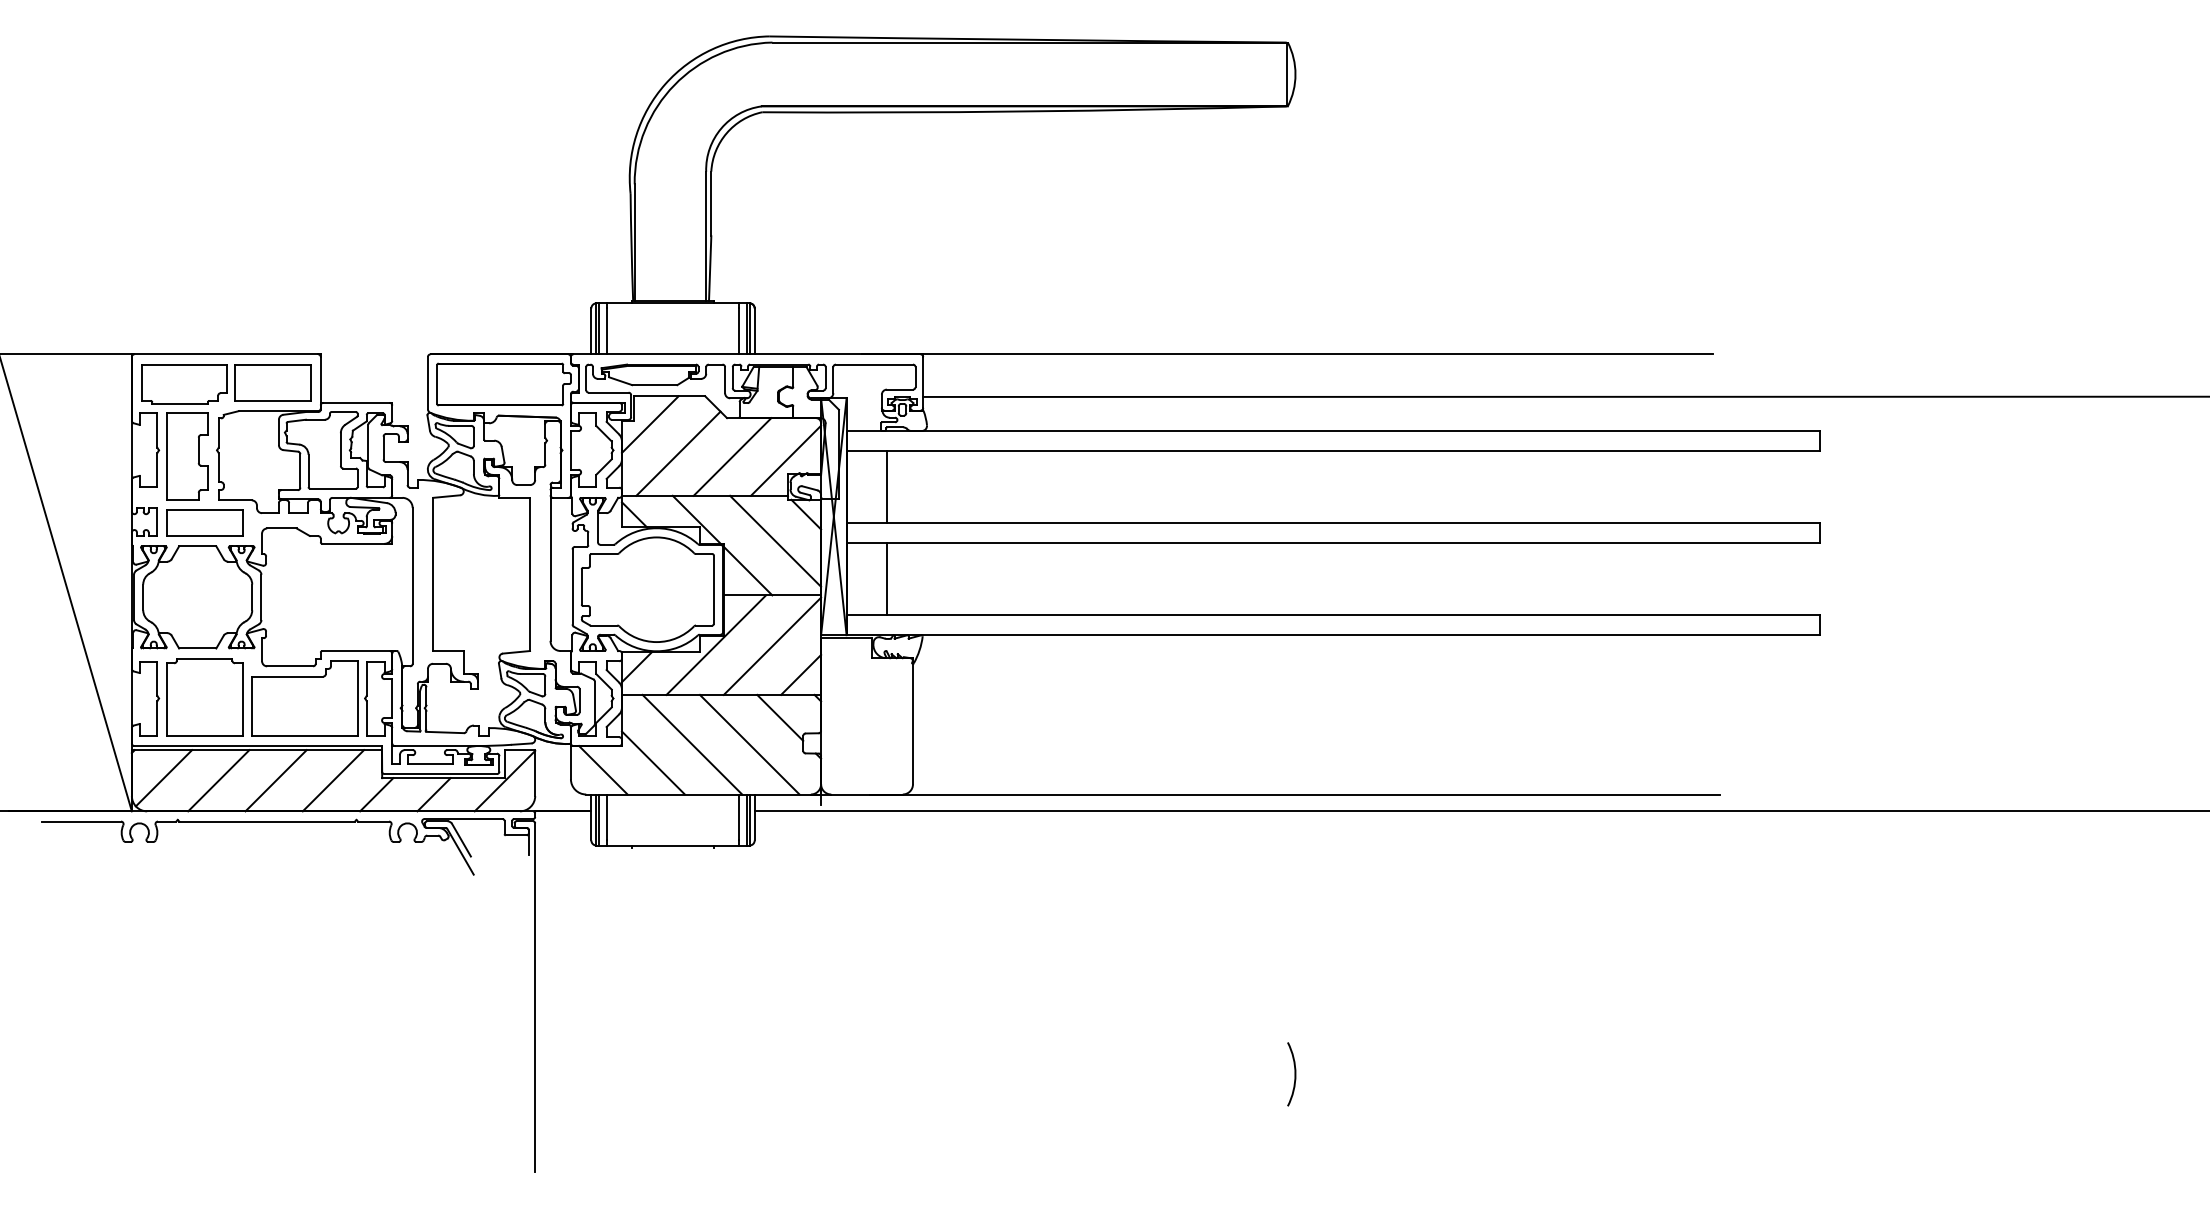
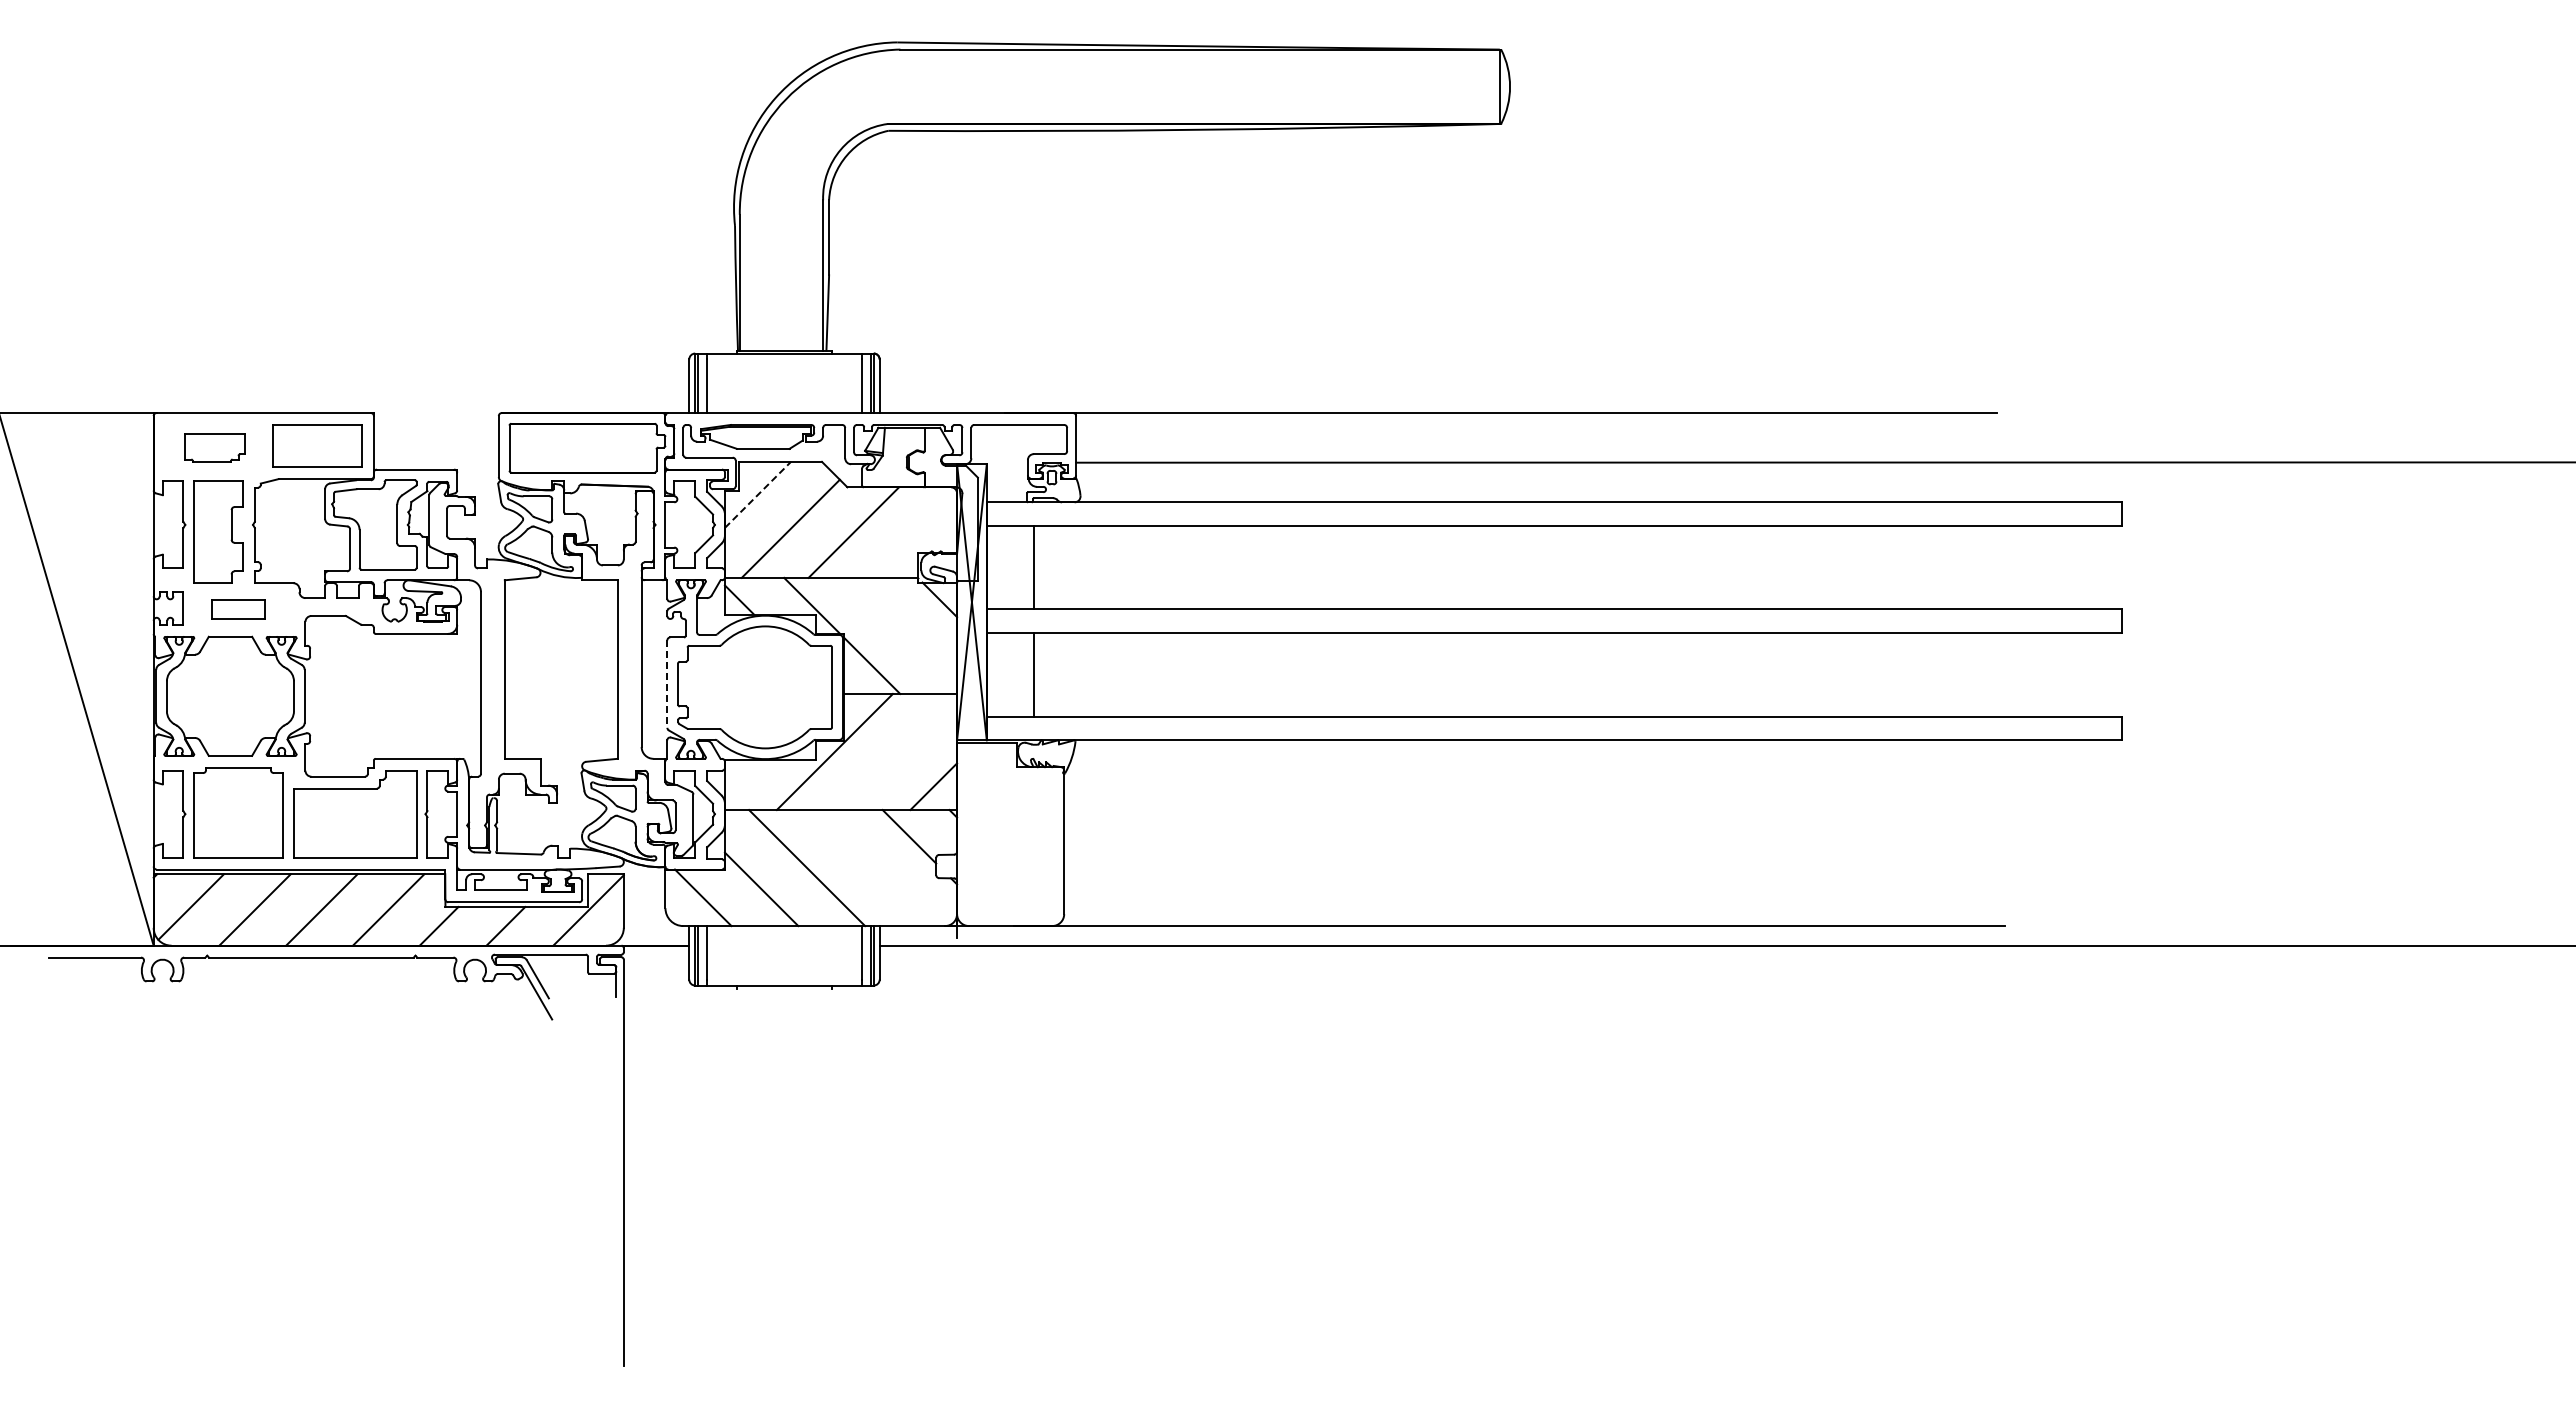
part: (184, 383) -> (214, 447), size x0.6
line: (650, 424) -> (758, 494), solid -> dashed
line: (786, 460) -> (916, 536), removed
part: (204, 522) -> (238, 609), size x0.6
line: (775, 540) -> (904, 630), removed
line: (572, 587) -> (667, 684), solid -> dashed
line: (772, 646) -> (900, 753), removed
line: (636, 667) -> (741, 777), removed
line: (749, 745) -> (873, 868), removed
arc: (1295, 1074) -> (1509, 1252), removed

